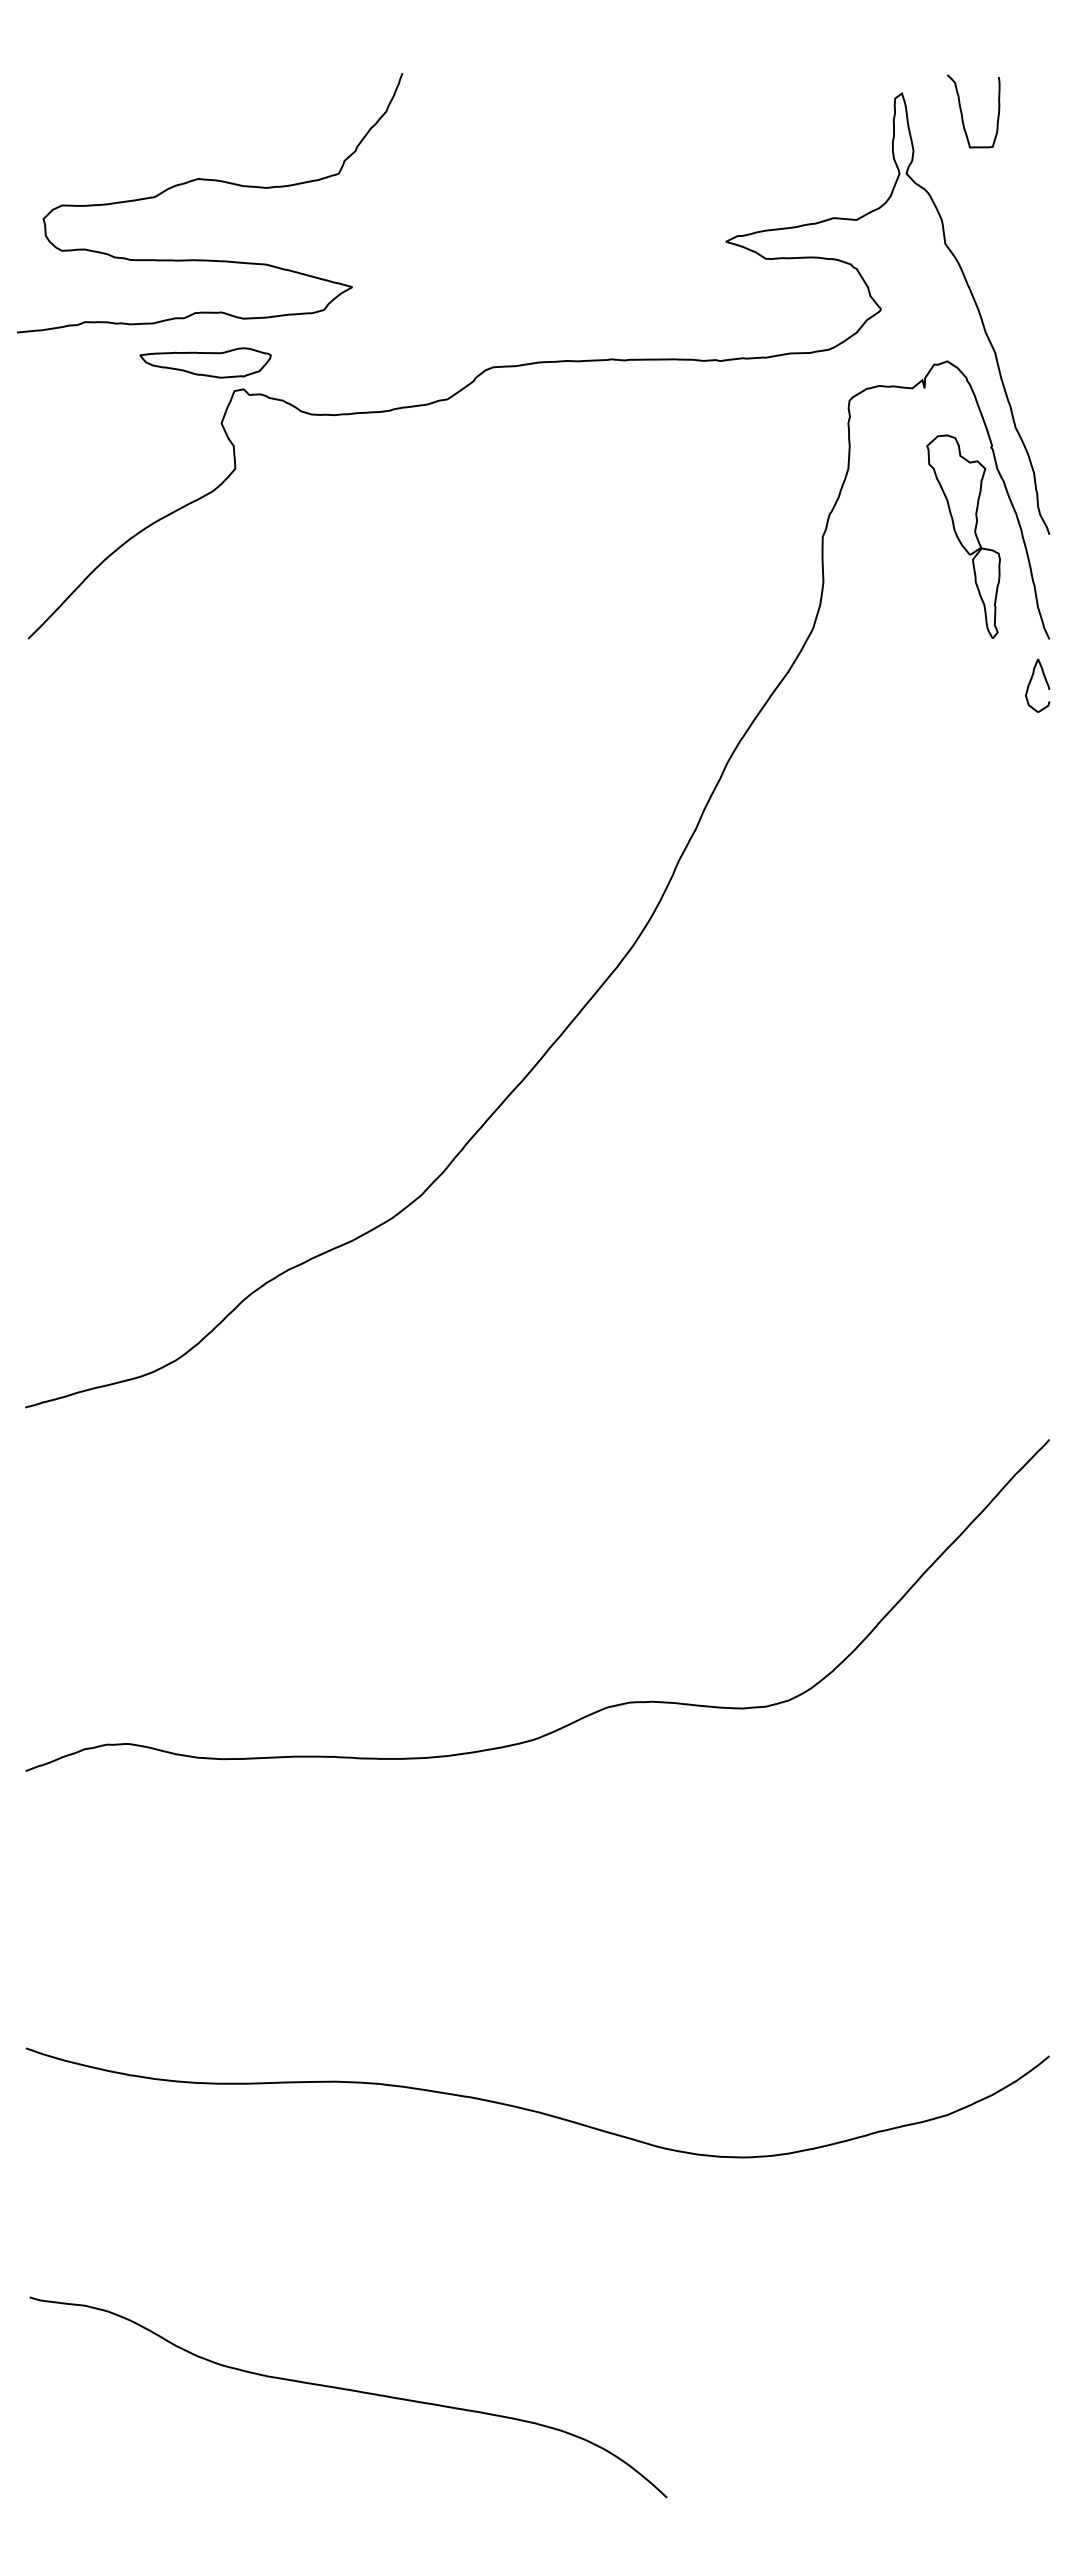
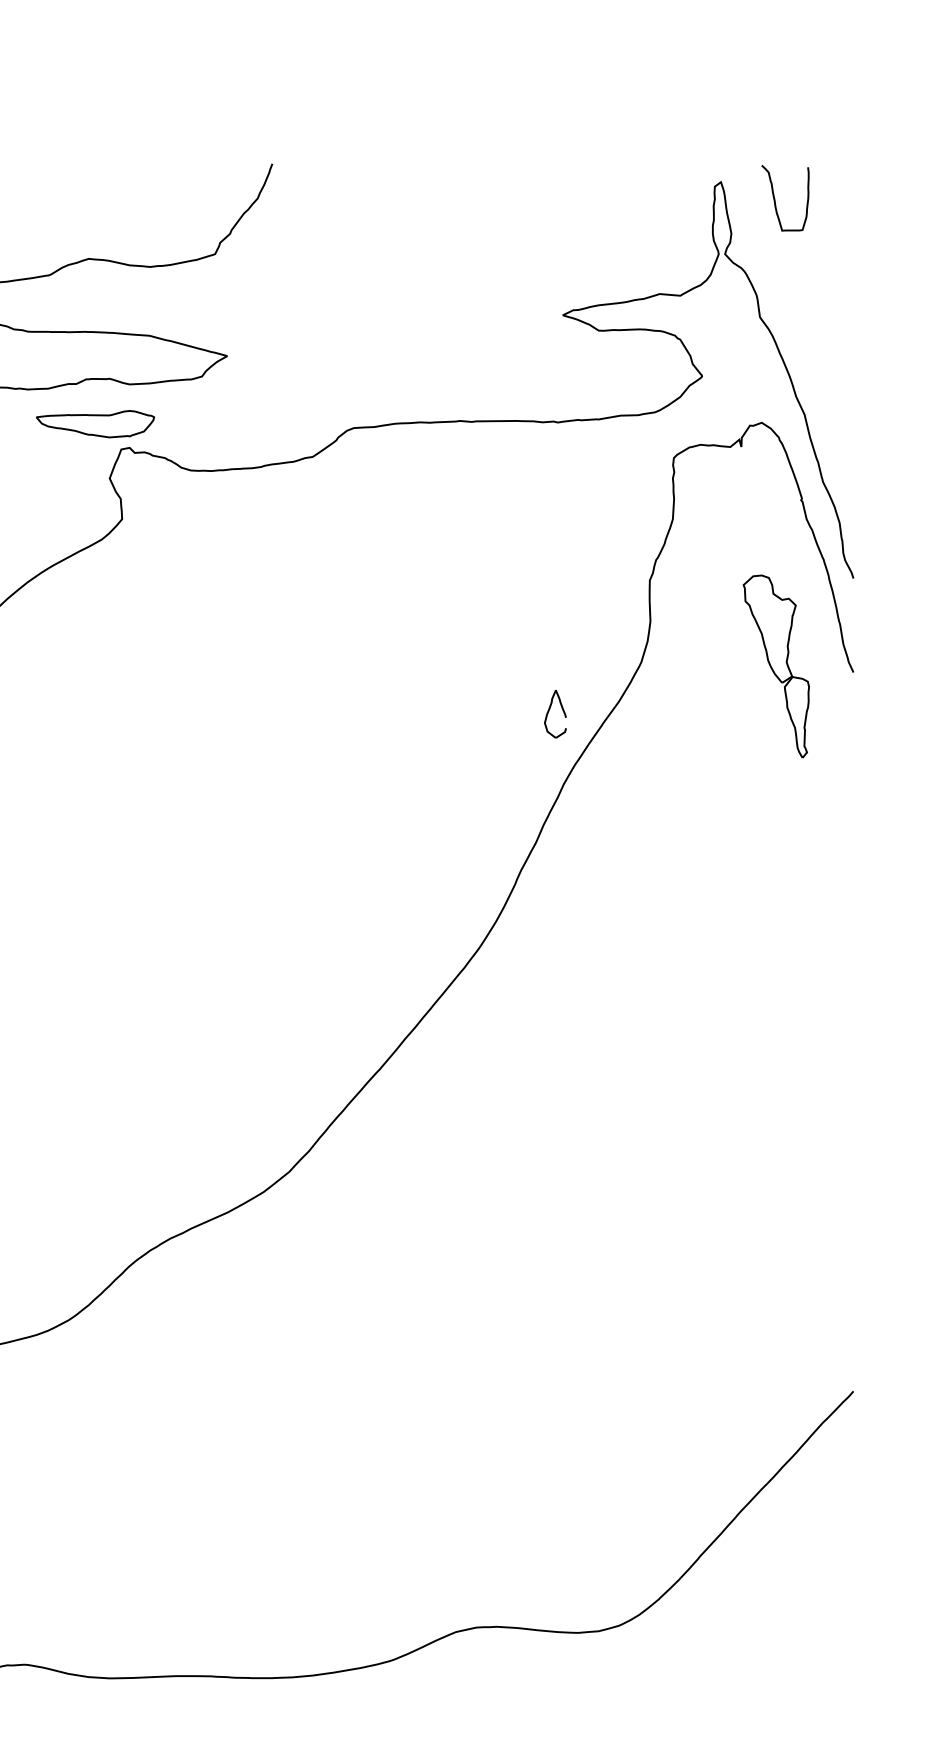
part: (963, 536) -> (776, 666), moved
part: (1031, 681) -> (549, 710), moved

